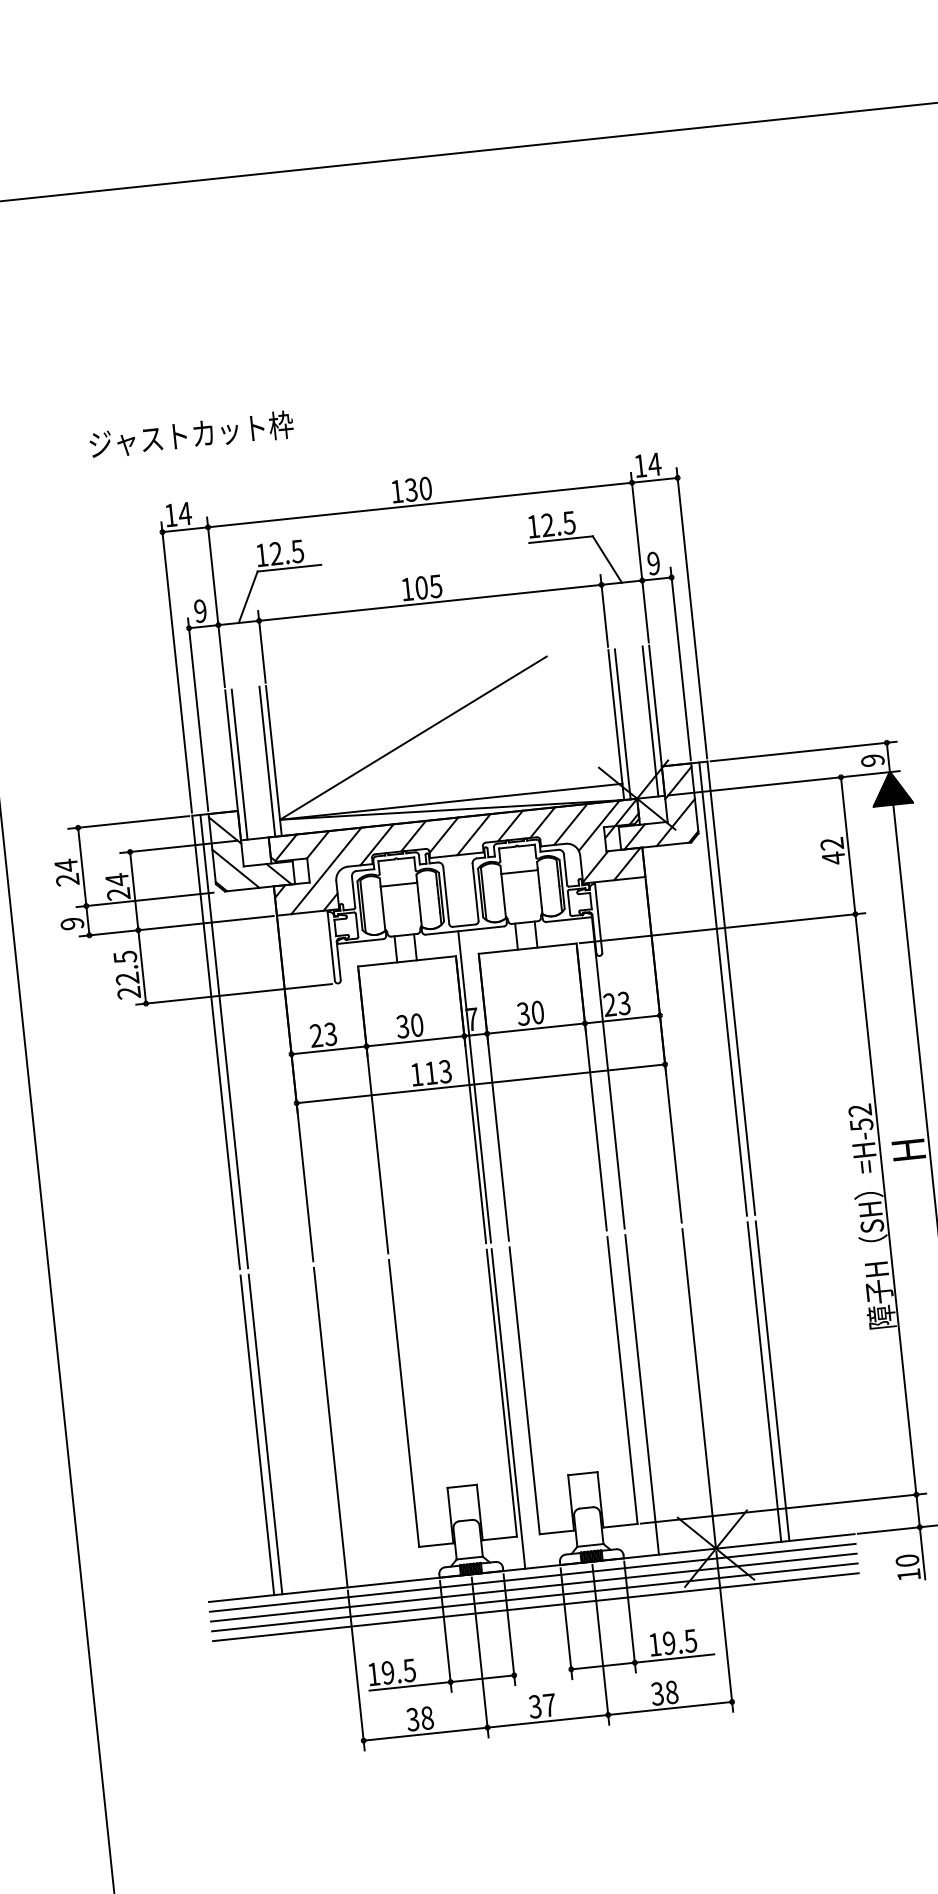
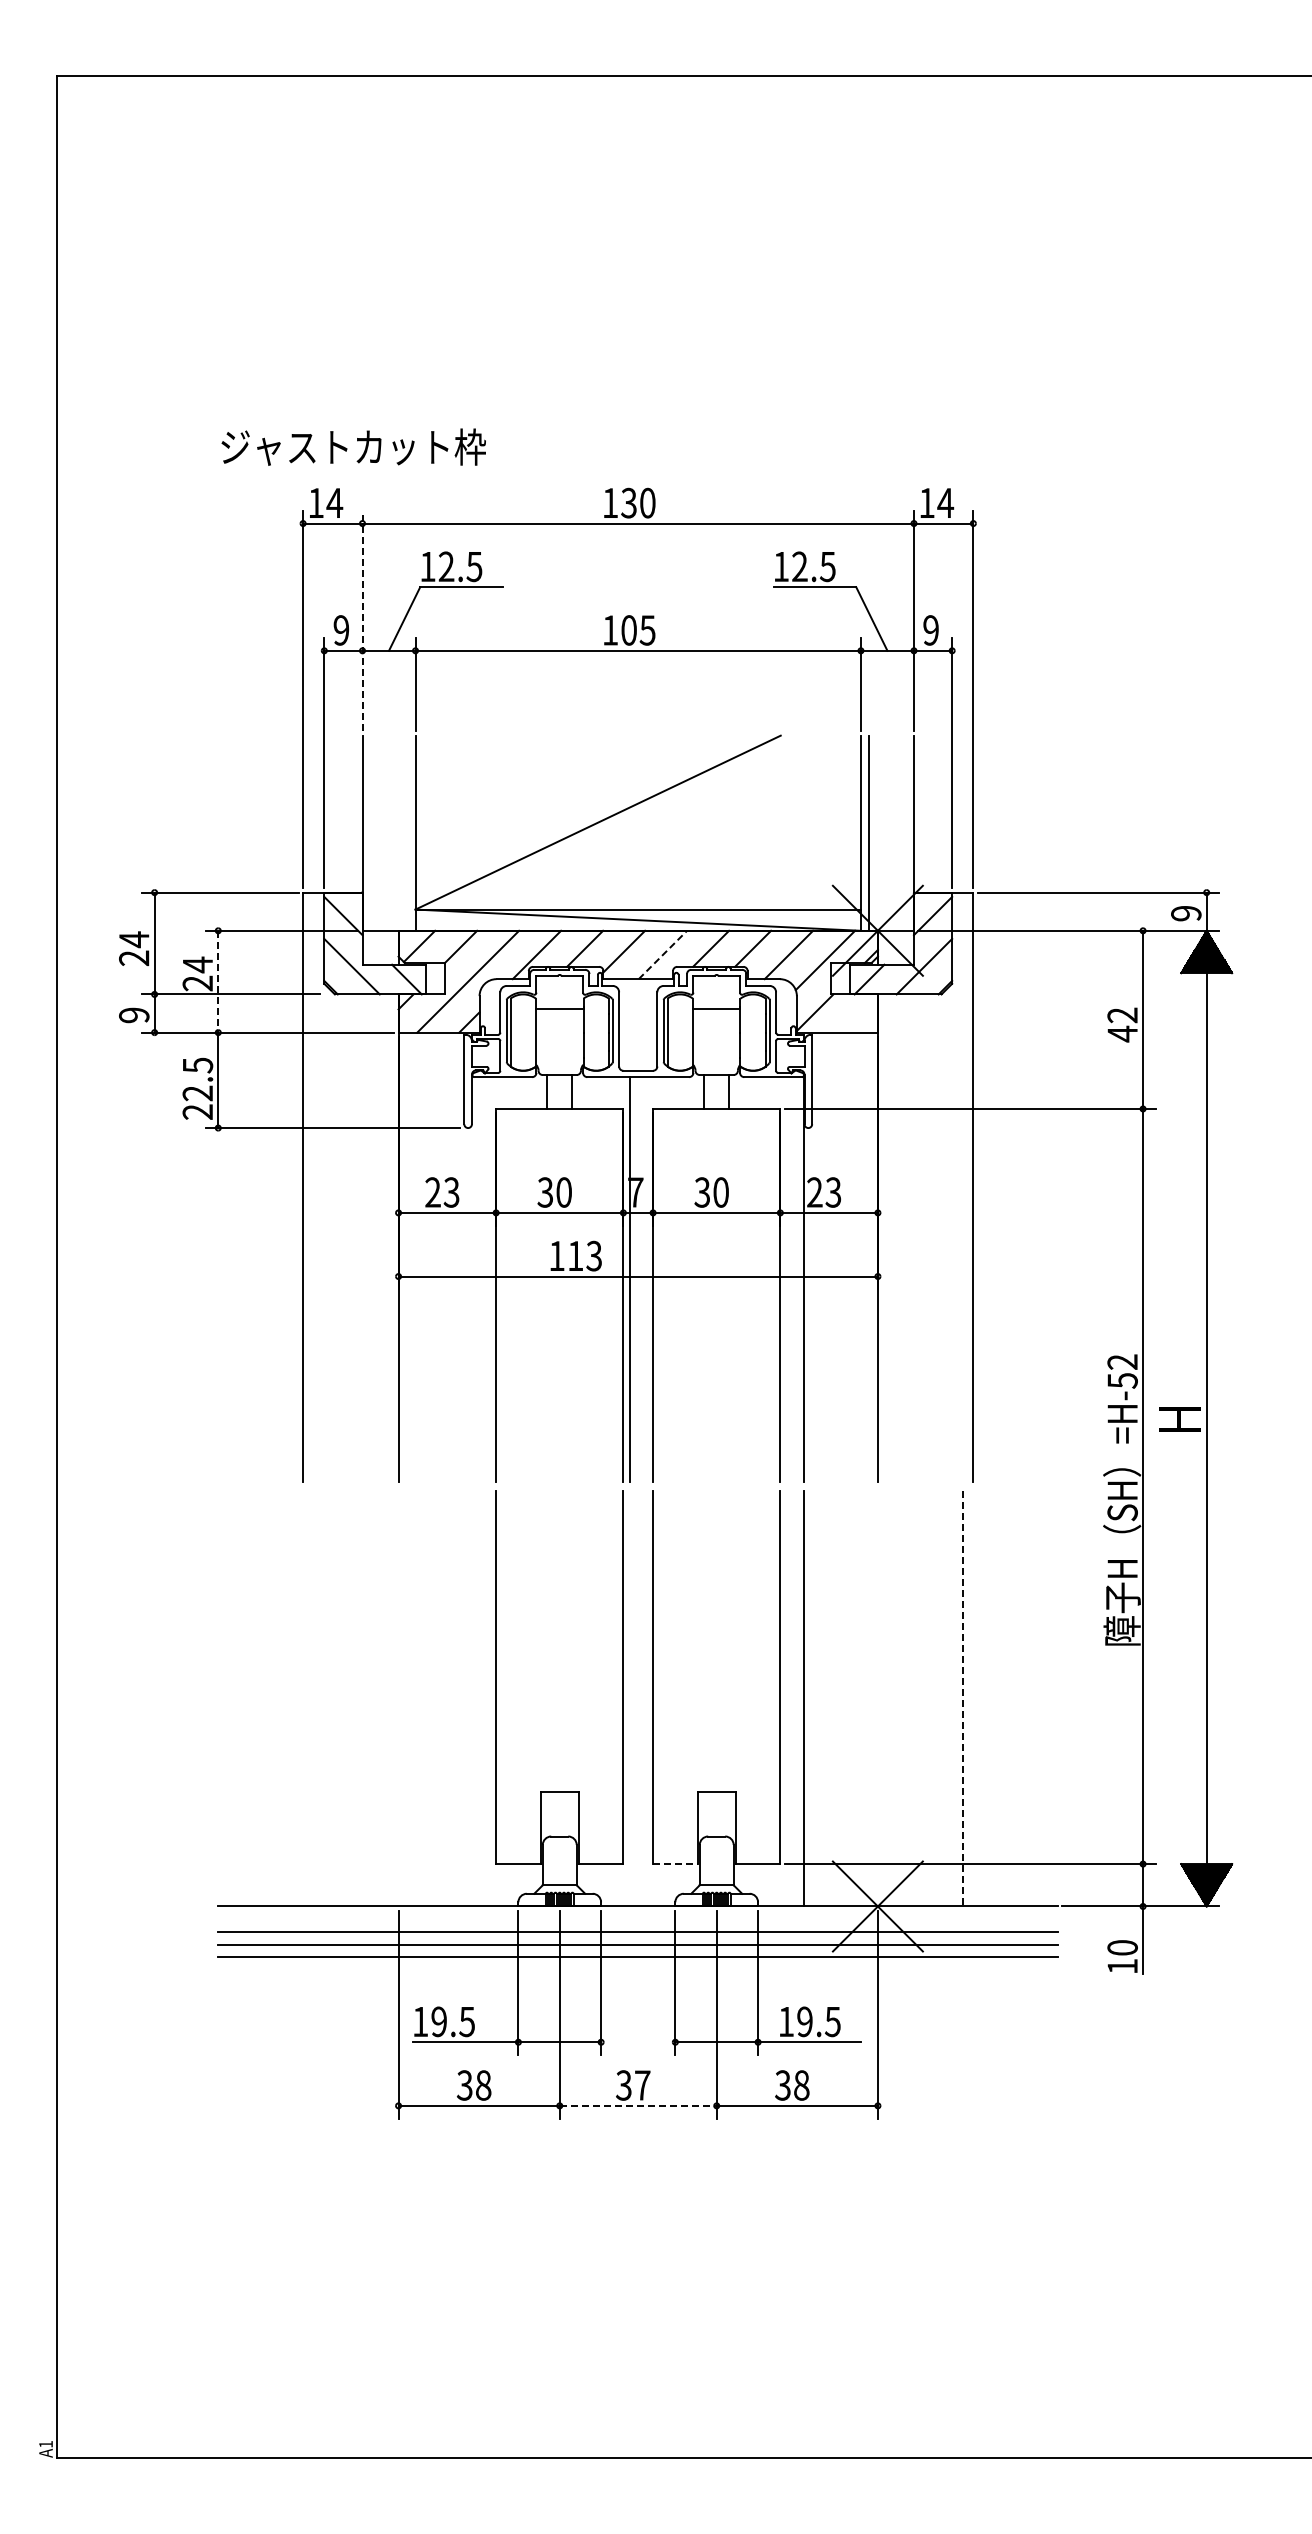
text: (191, 434) -> (353, 446), moved
line: (215, 601) -> (362, 620), solid -> dashed
line: (650, 720) -> (905, 832), removed
line: (267, 761) -> (407, 832), removed
line: (239, 764) -> (370, 832), removed
line: (474, 834) -> (663, 954), solid -> dashed
line: (627, 864) -> (856, 1013), removed
line: (134, 890) -> (218, 981), solid -> dashed
line: (722, 989) -> (962, 1187), removed
line: (224, 1041) -> (313, 1187), removed
line: (764, 1381) -> (962, 1698), solid -> dashed
line: (772, 1381) -> (973, 1698), removed
line: (698, 1388) -> (877, 1698), removed
line: (508, 1408) -> (629, 1698), removed
line: (330, 1427) -> (398, 1698), removed
line: (265, 1434) -> (313, 1698), removed
line: (257, 1435) -> (303, 1698), removed
line: (557, 1532) -> (675, 1864), solid -> dashed
line: (533, 1578) -> (638, 1919), removed
line: (548, 1720) -> (638, 2105), solid -> dashed

